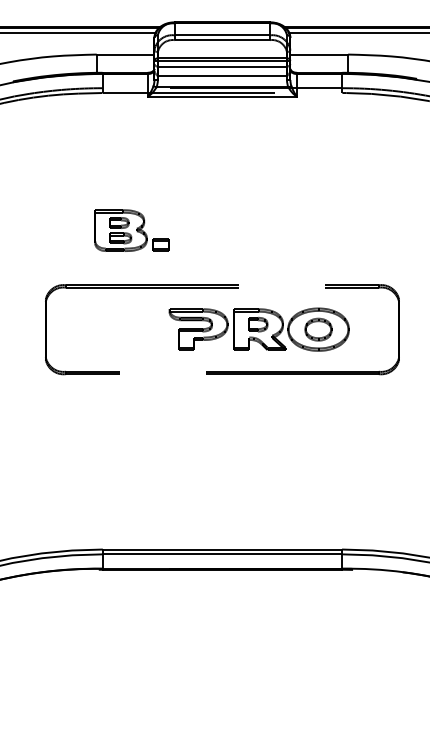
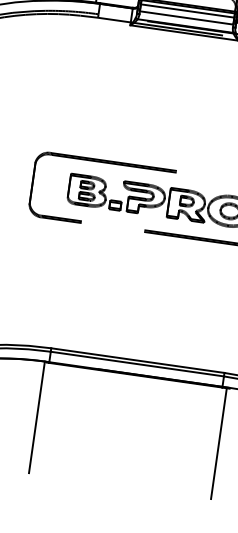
part: (131, 230) -> (95, 192), moved
line: (96, 645) -> (36, 417), added
line: (348, 645) -> (219, 443), added

